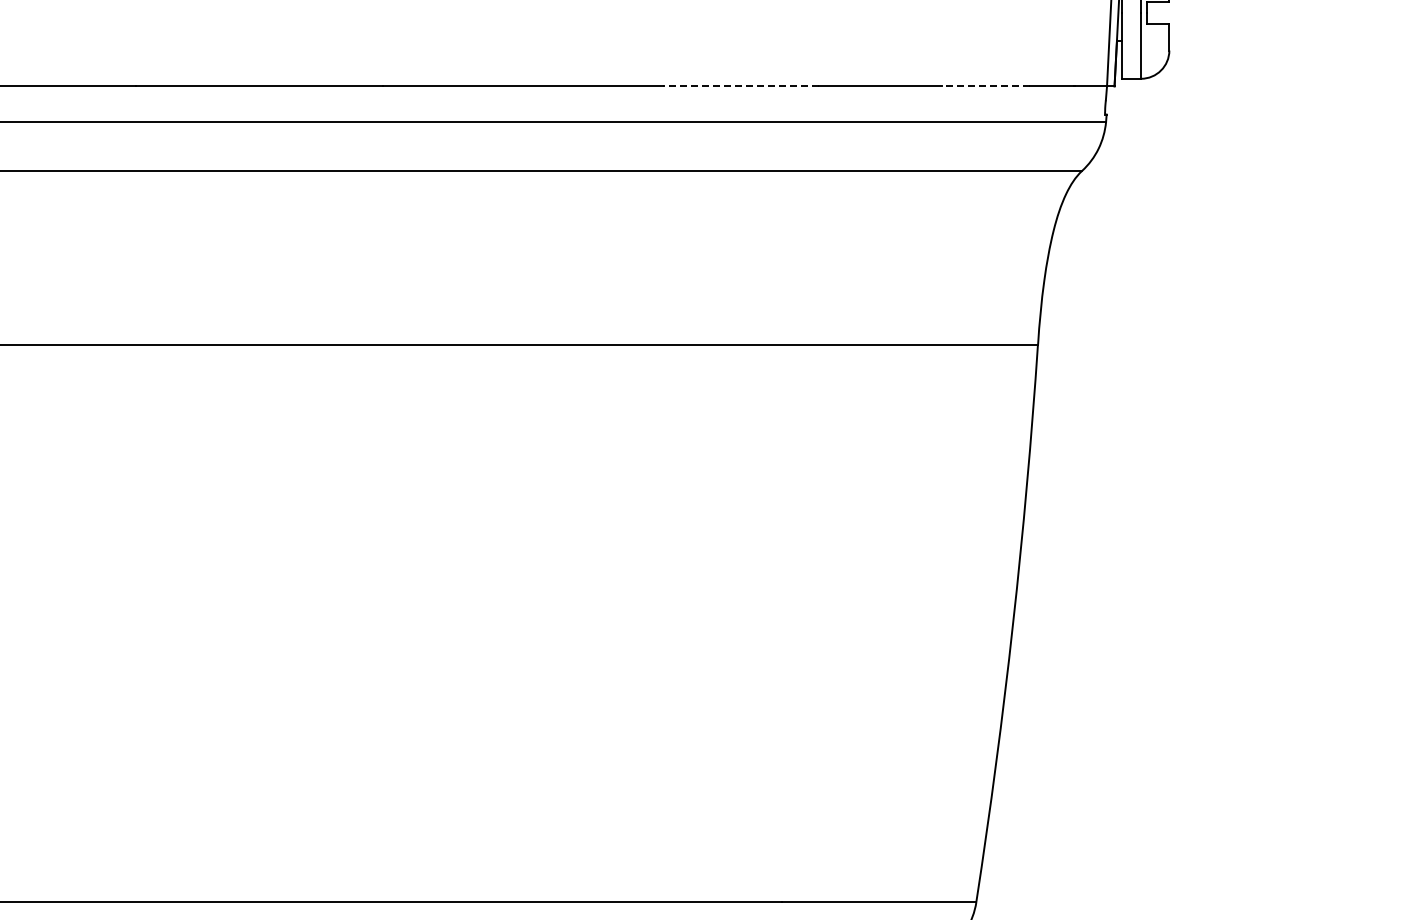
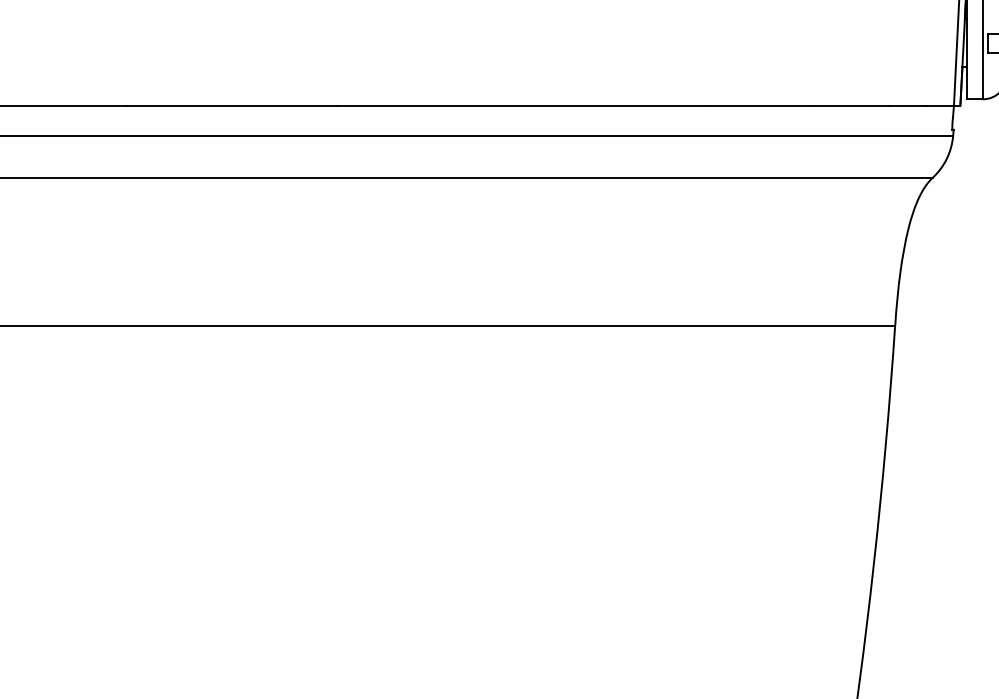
line: (740, 86) -> (641, 105), dashed -> solid
line: (986, 86) -> (851, 105), dashed -> solid

